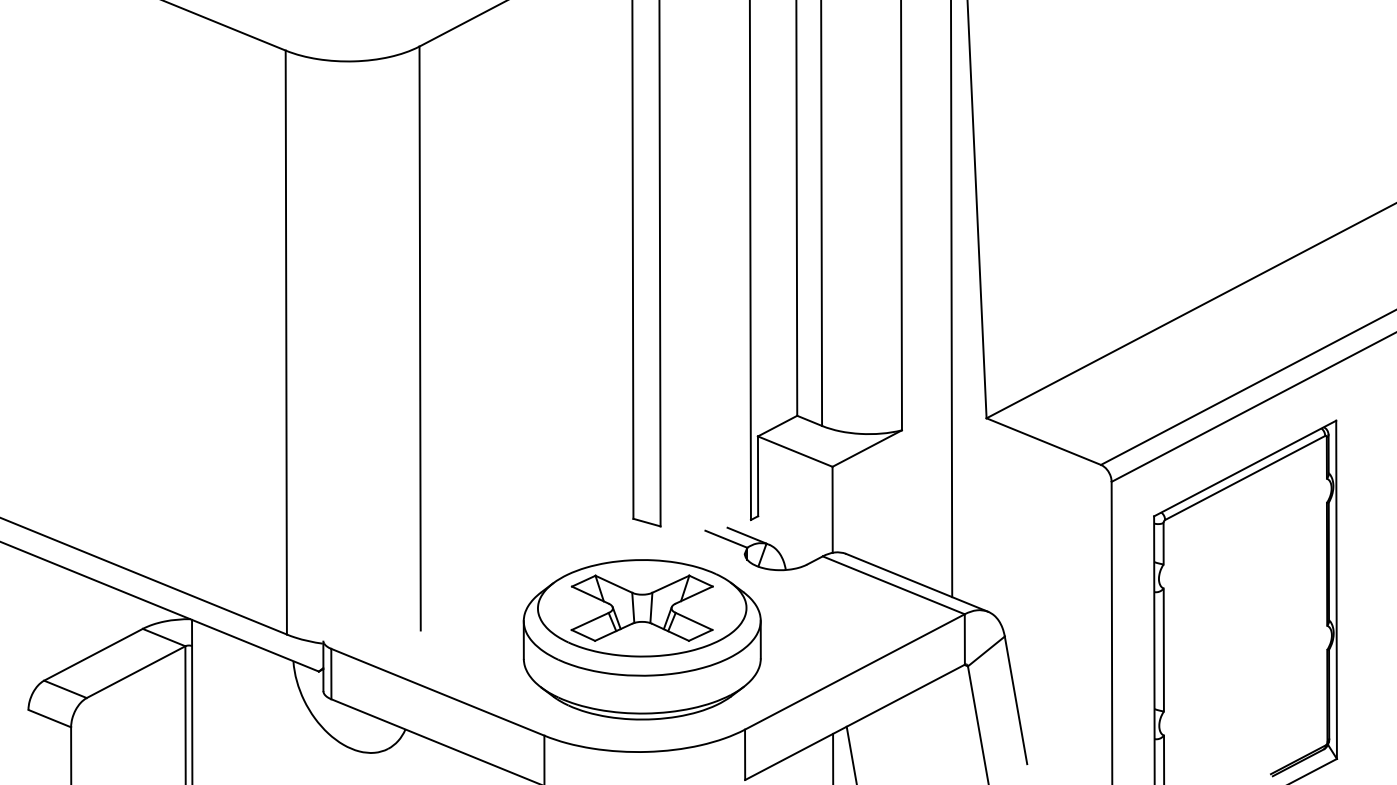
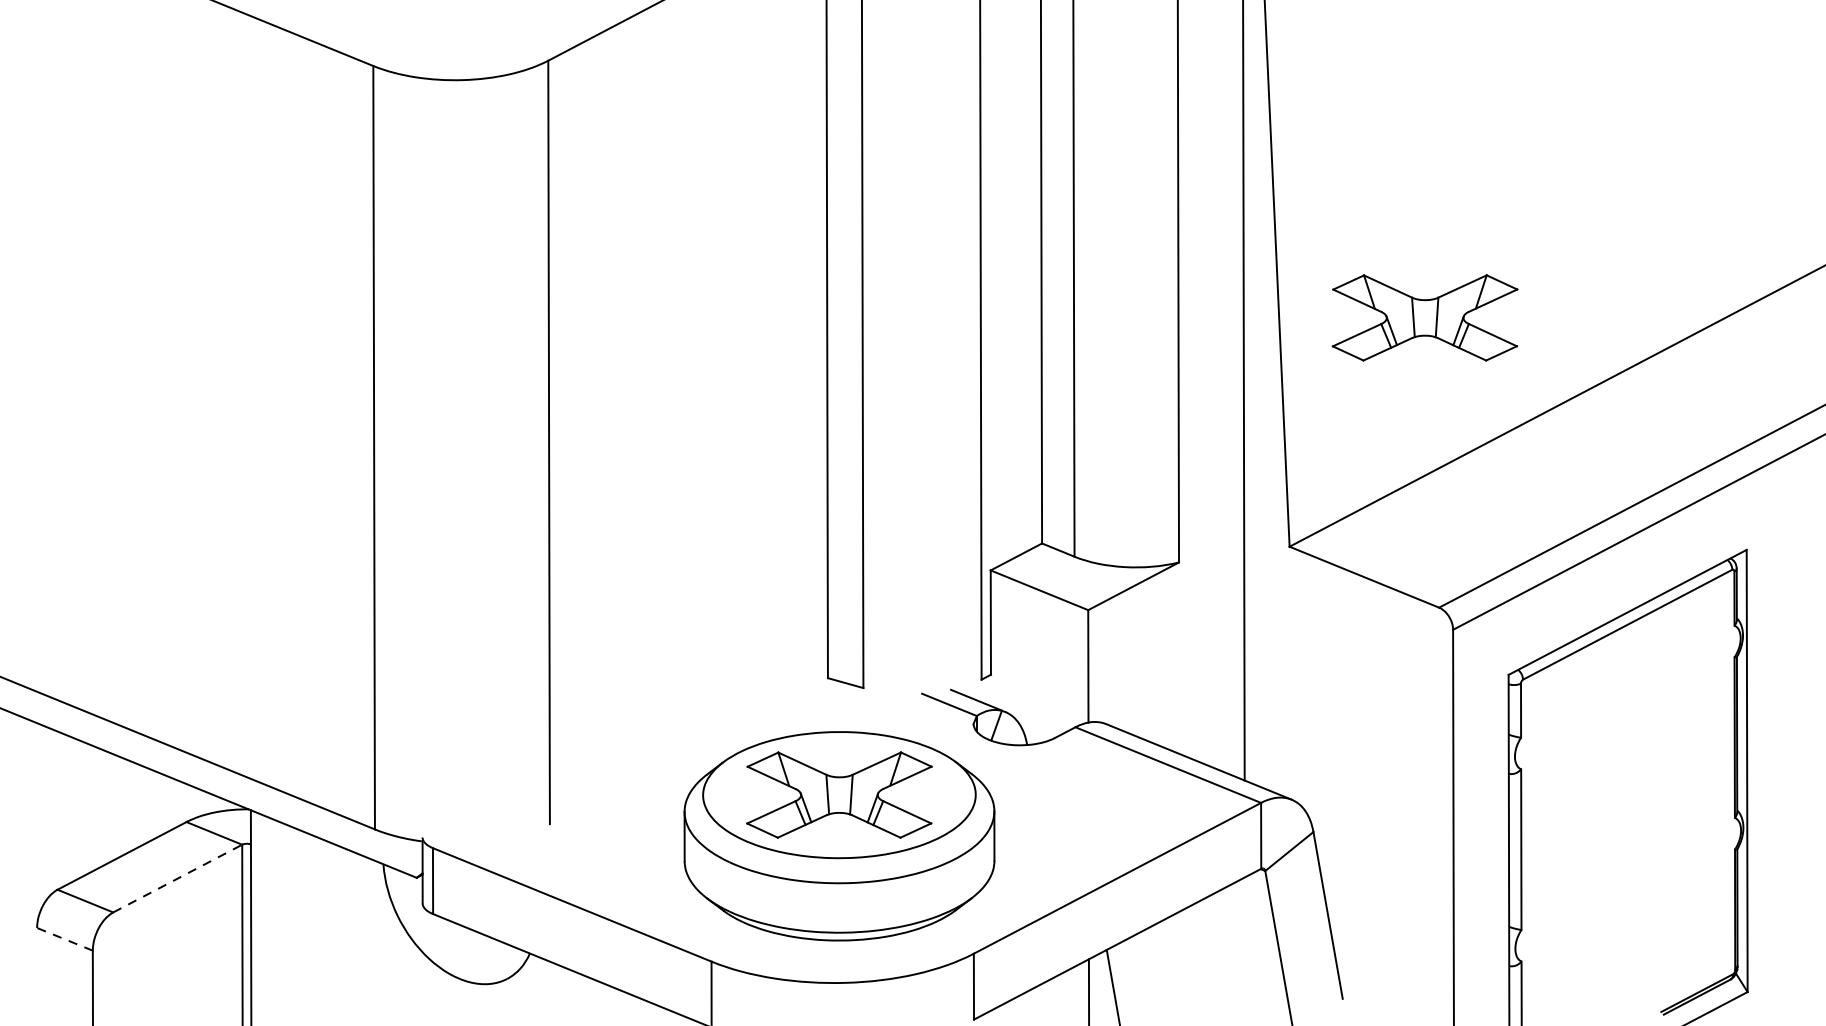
part: (1089, 242) -> (1424, 316), added
line: (136, 672) -> (178, 879), solid -> dashed
line: (49, 718) -> (64, 939), solid -> dashed

